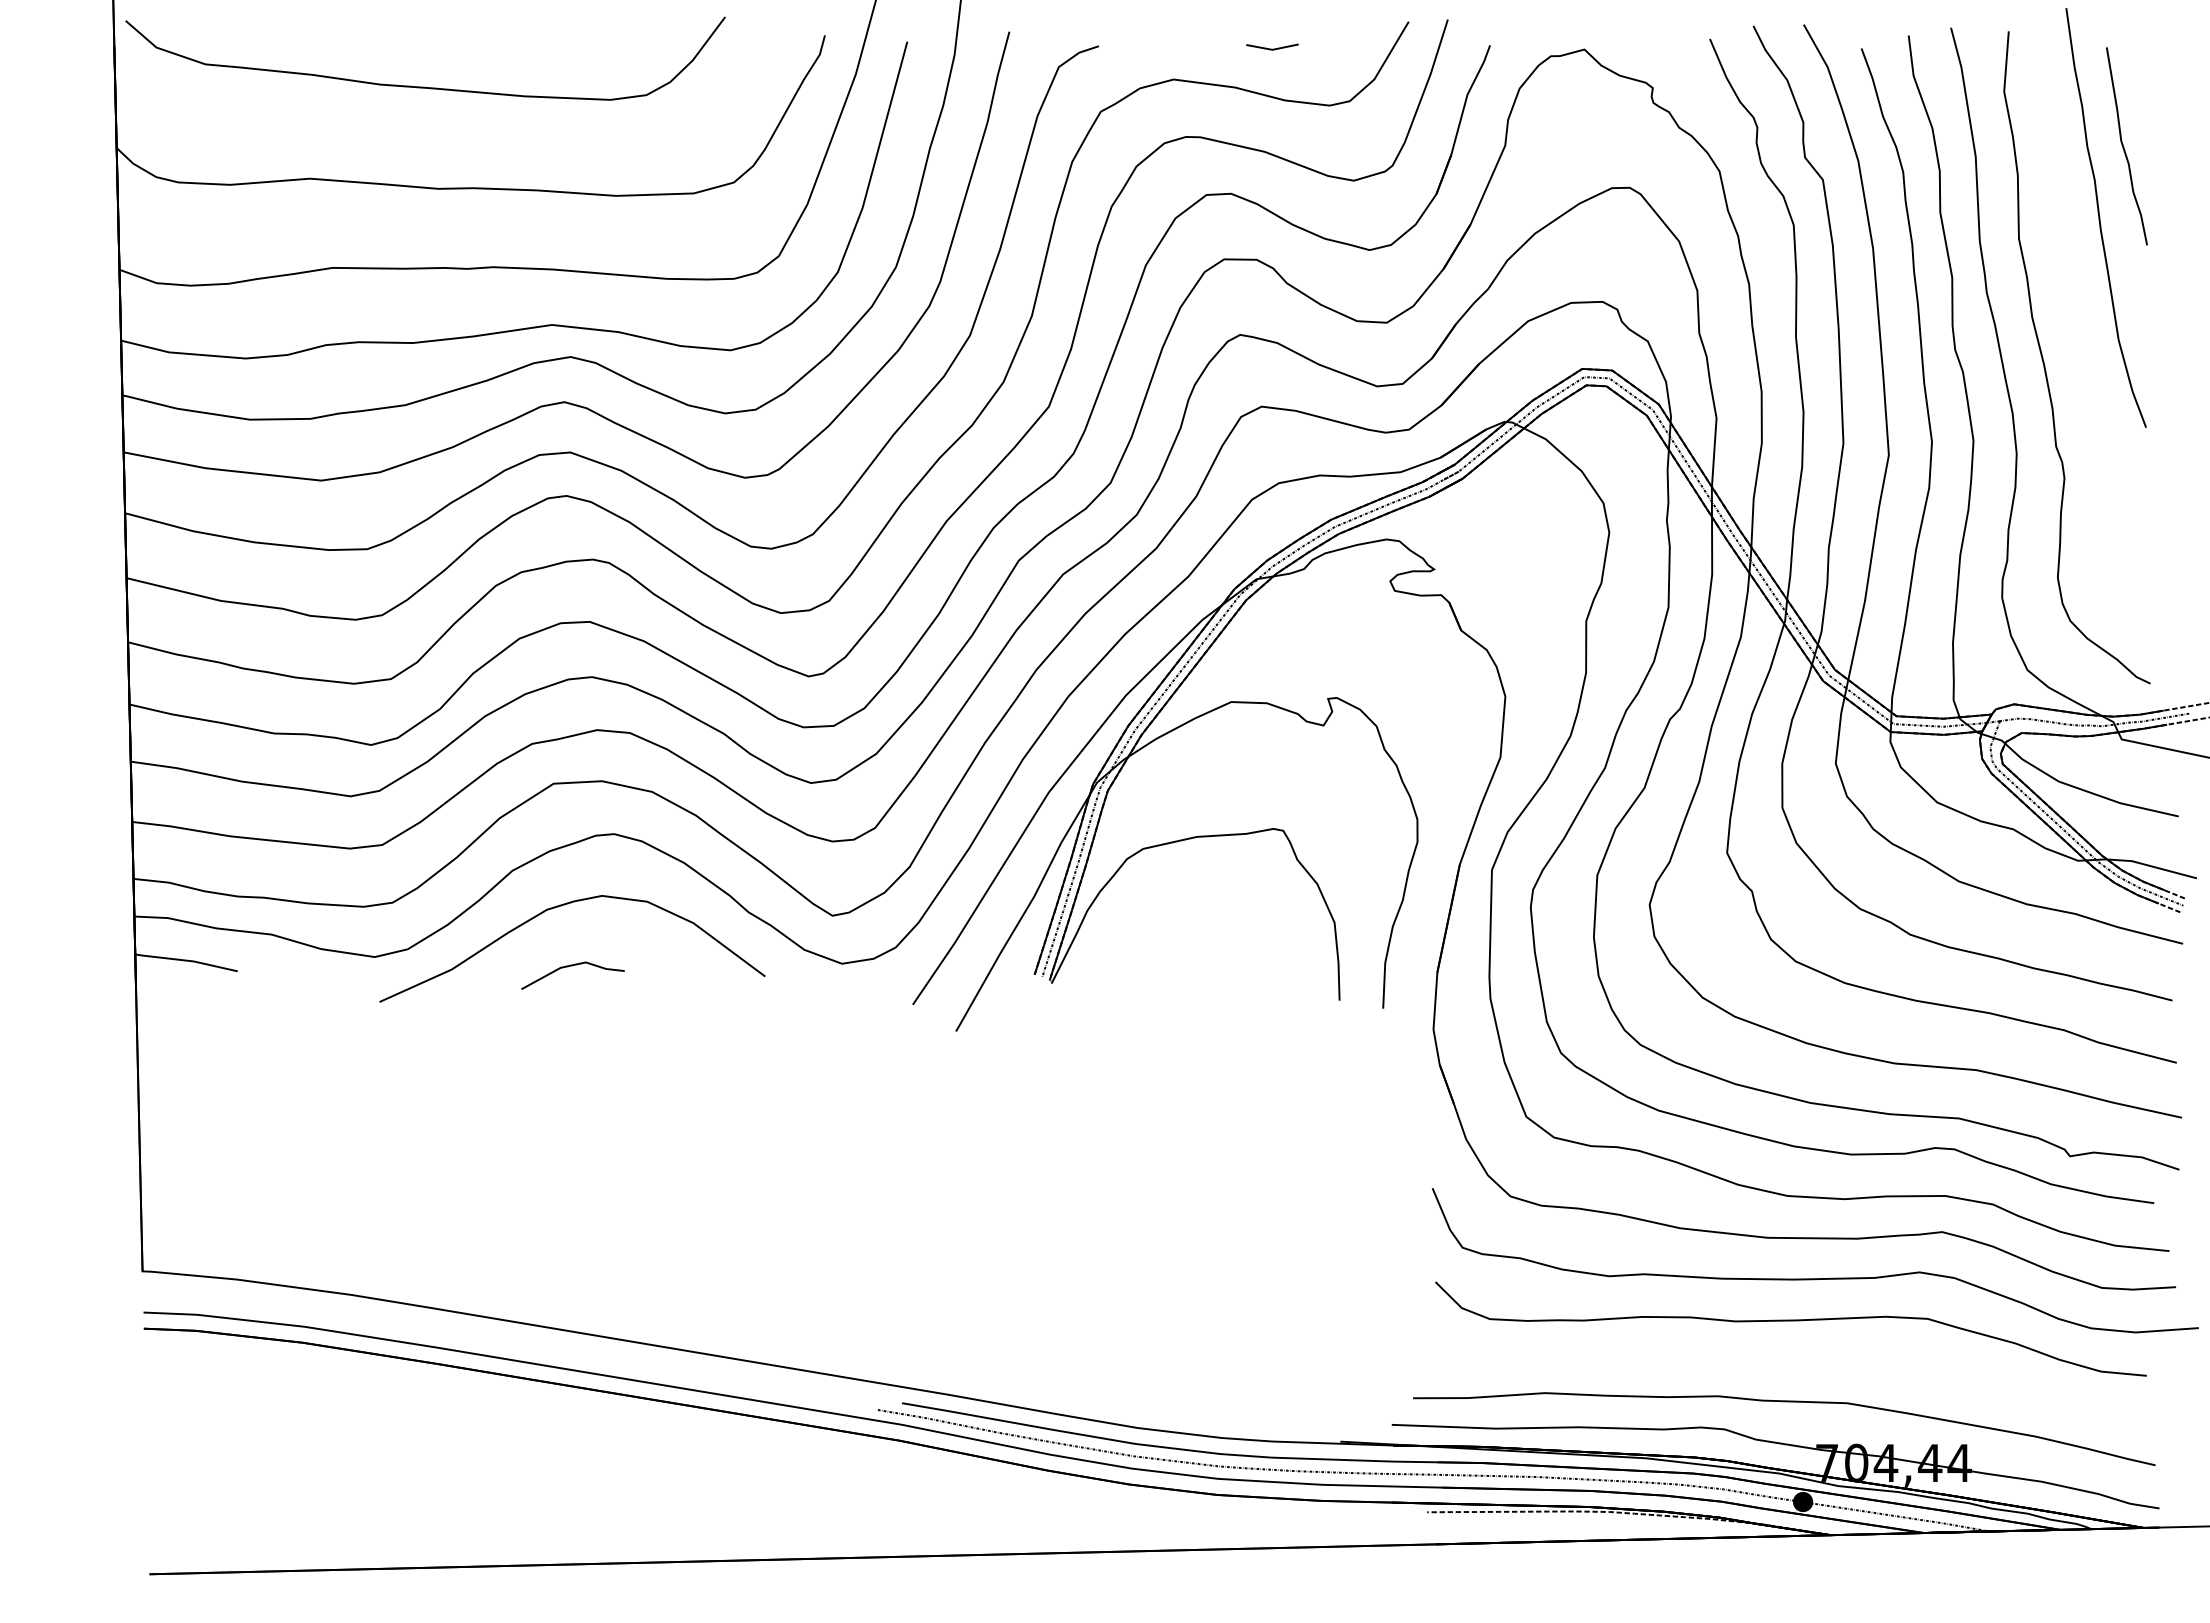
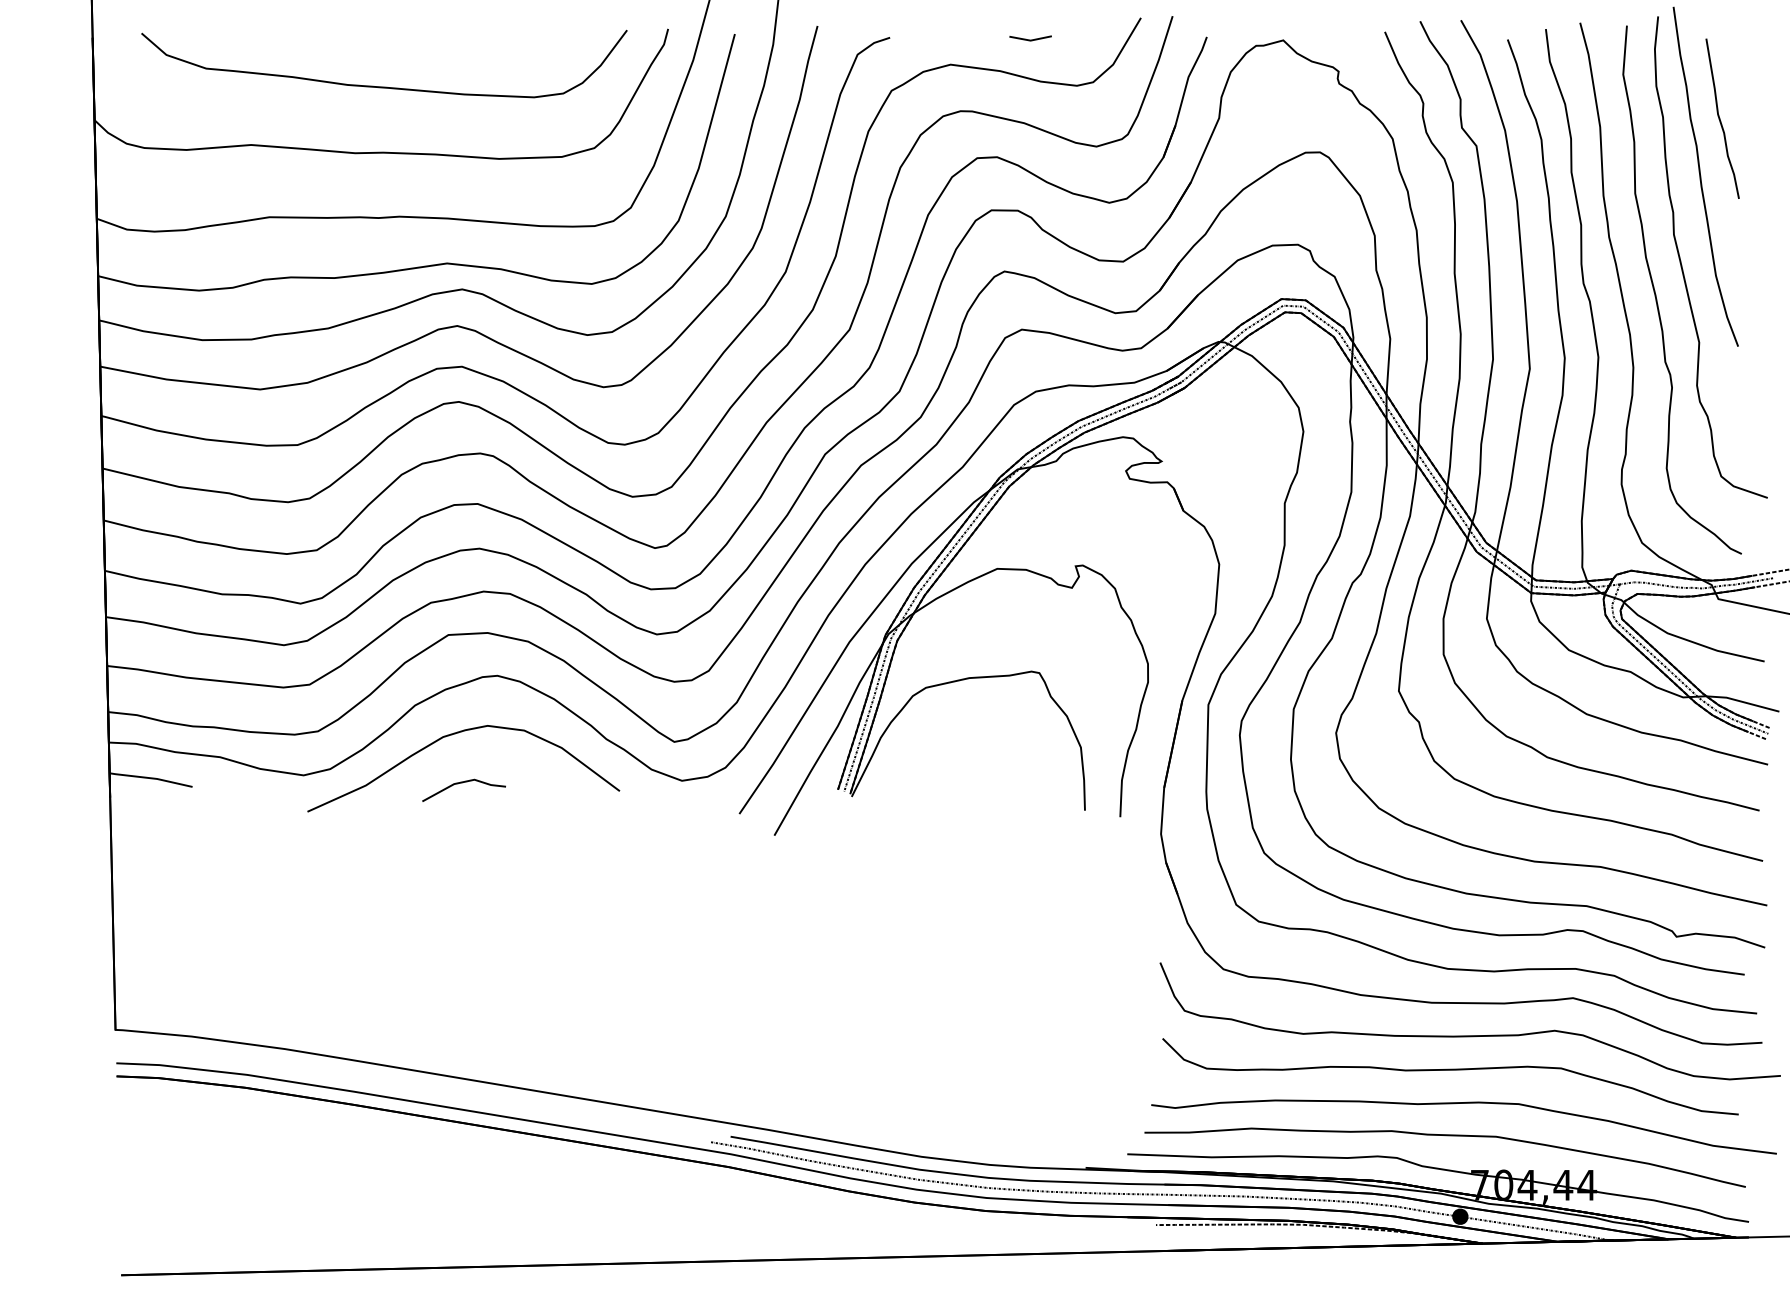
part: (425, 86) -> (384, 86), moved
part: (2076, 324) -> (1681, 263), added
part: (1807, 1362) -> (1463, 1103), added

